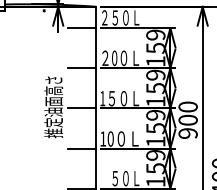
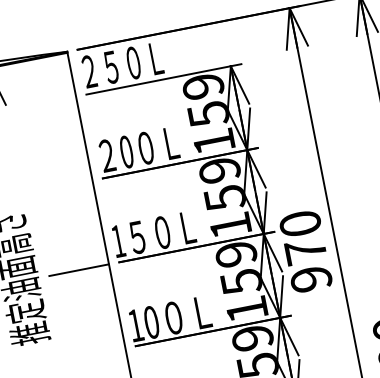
line: (81, 28) -> (45, 103), removed
line: (81, 68) -> (61, 186), removed
text: (187, 119) -> (304, 250), 900 -> 970
line: (81, 148) -> (94, 354), removed

